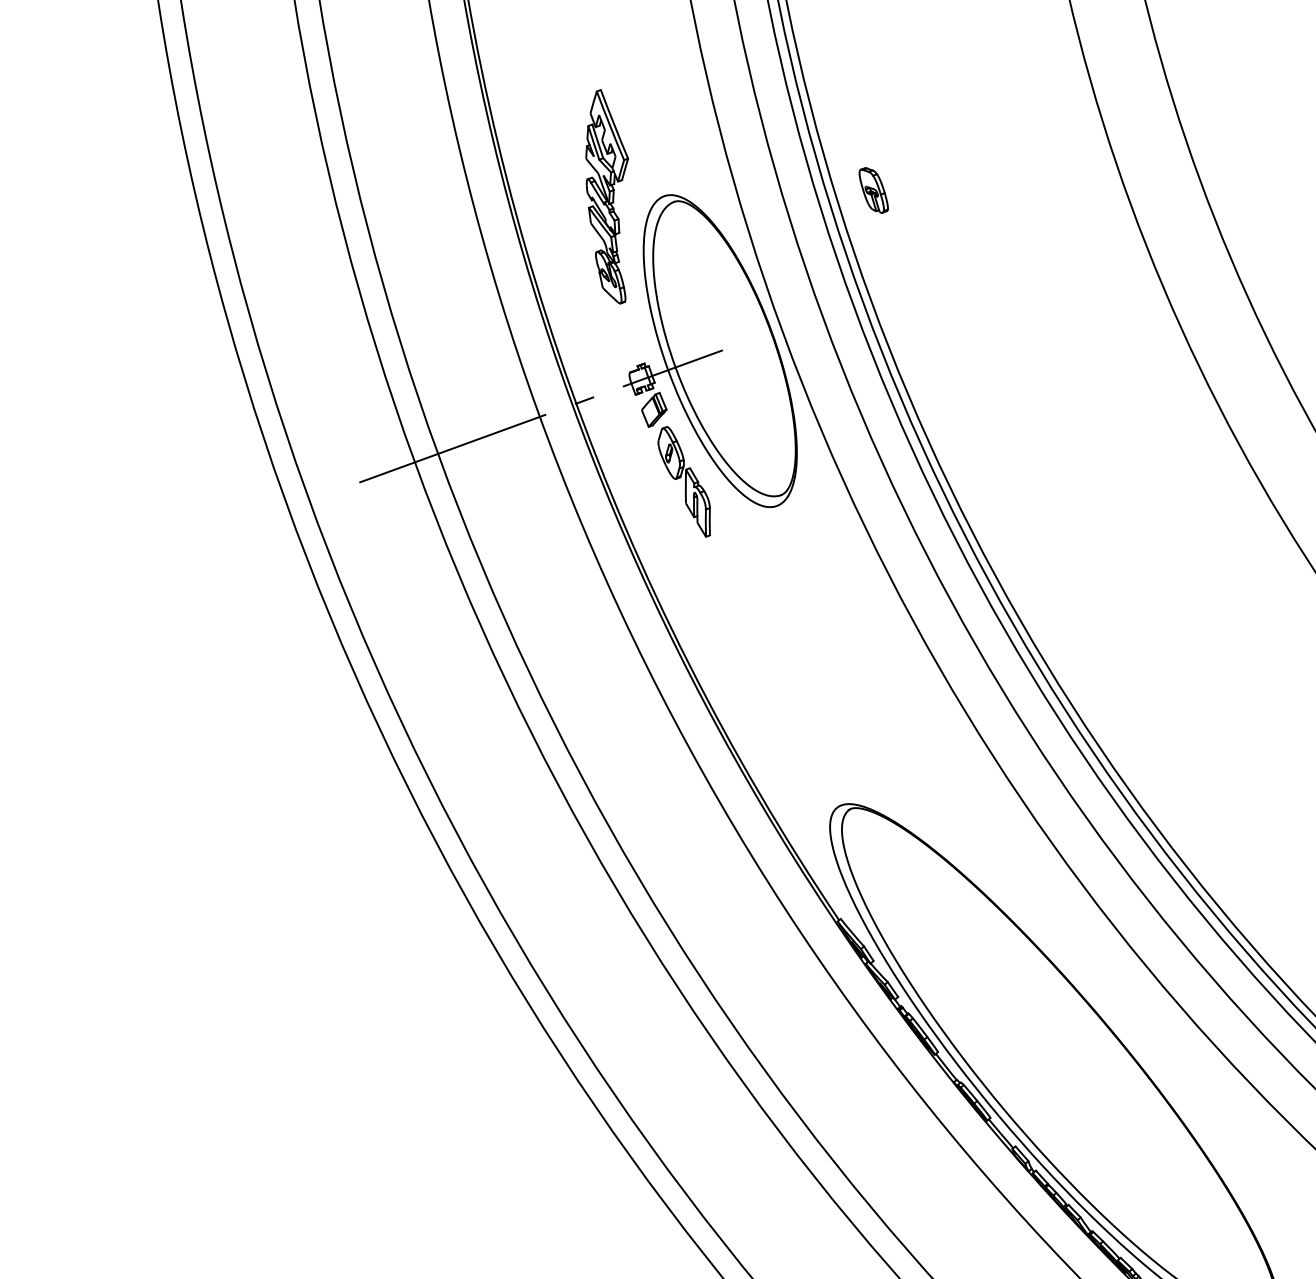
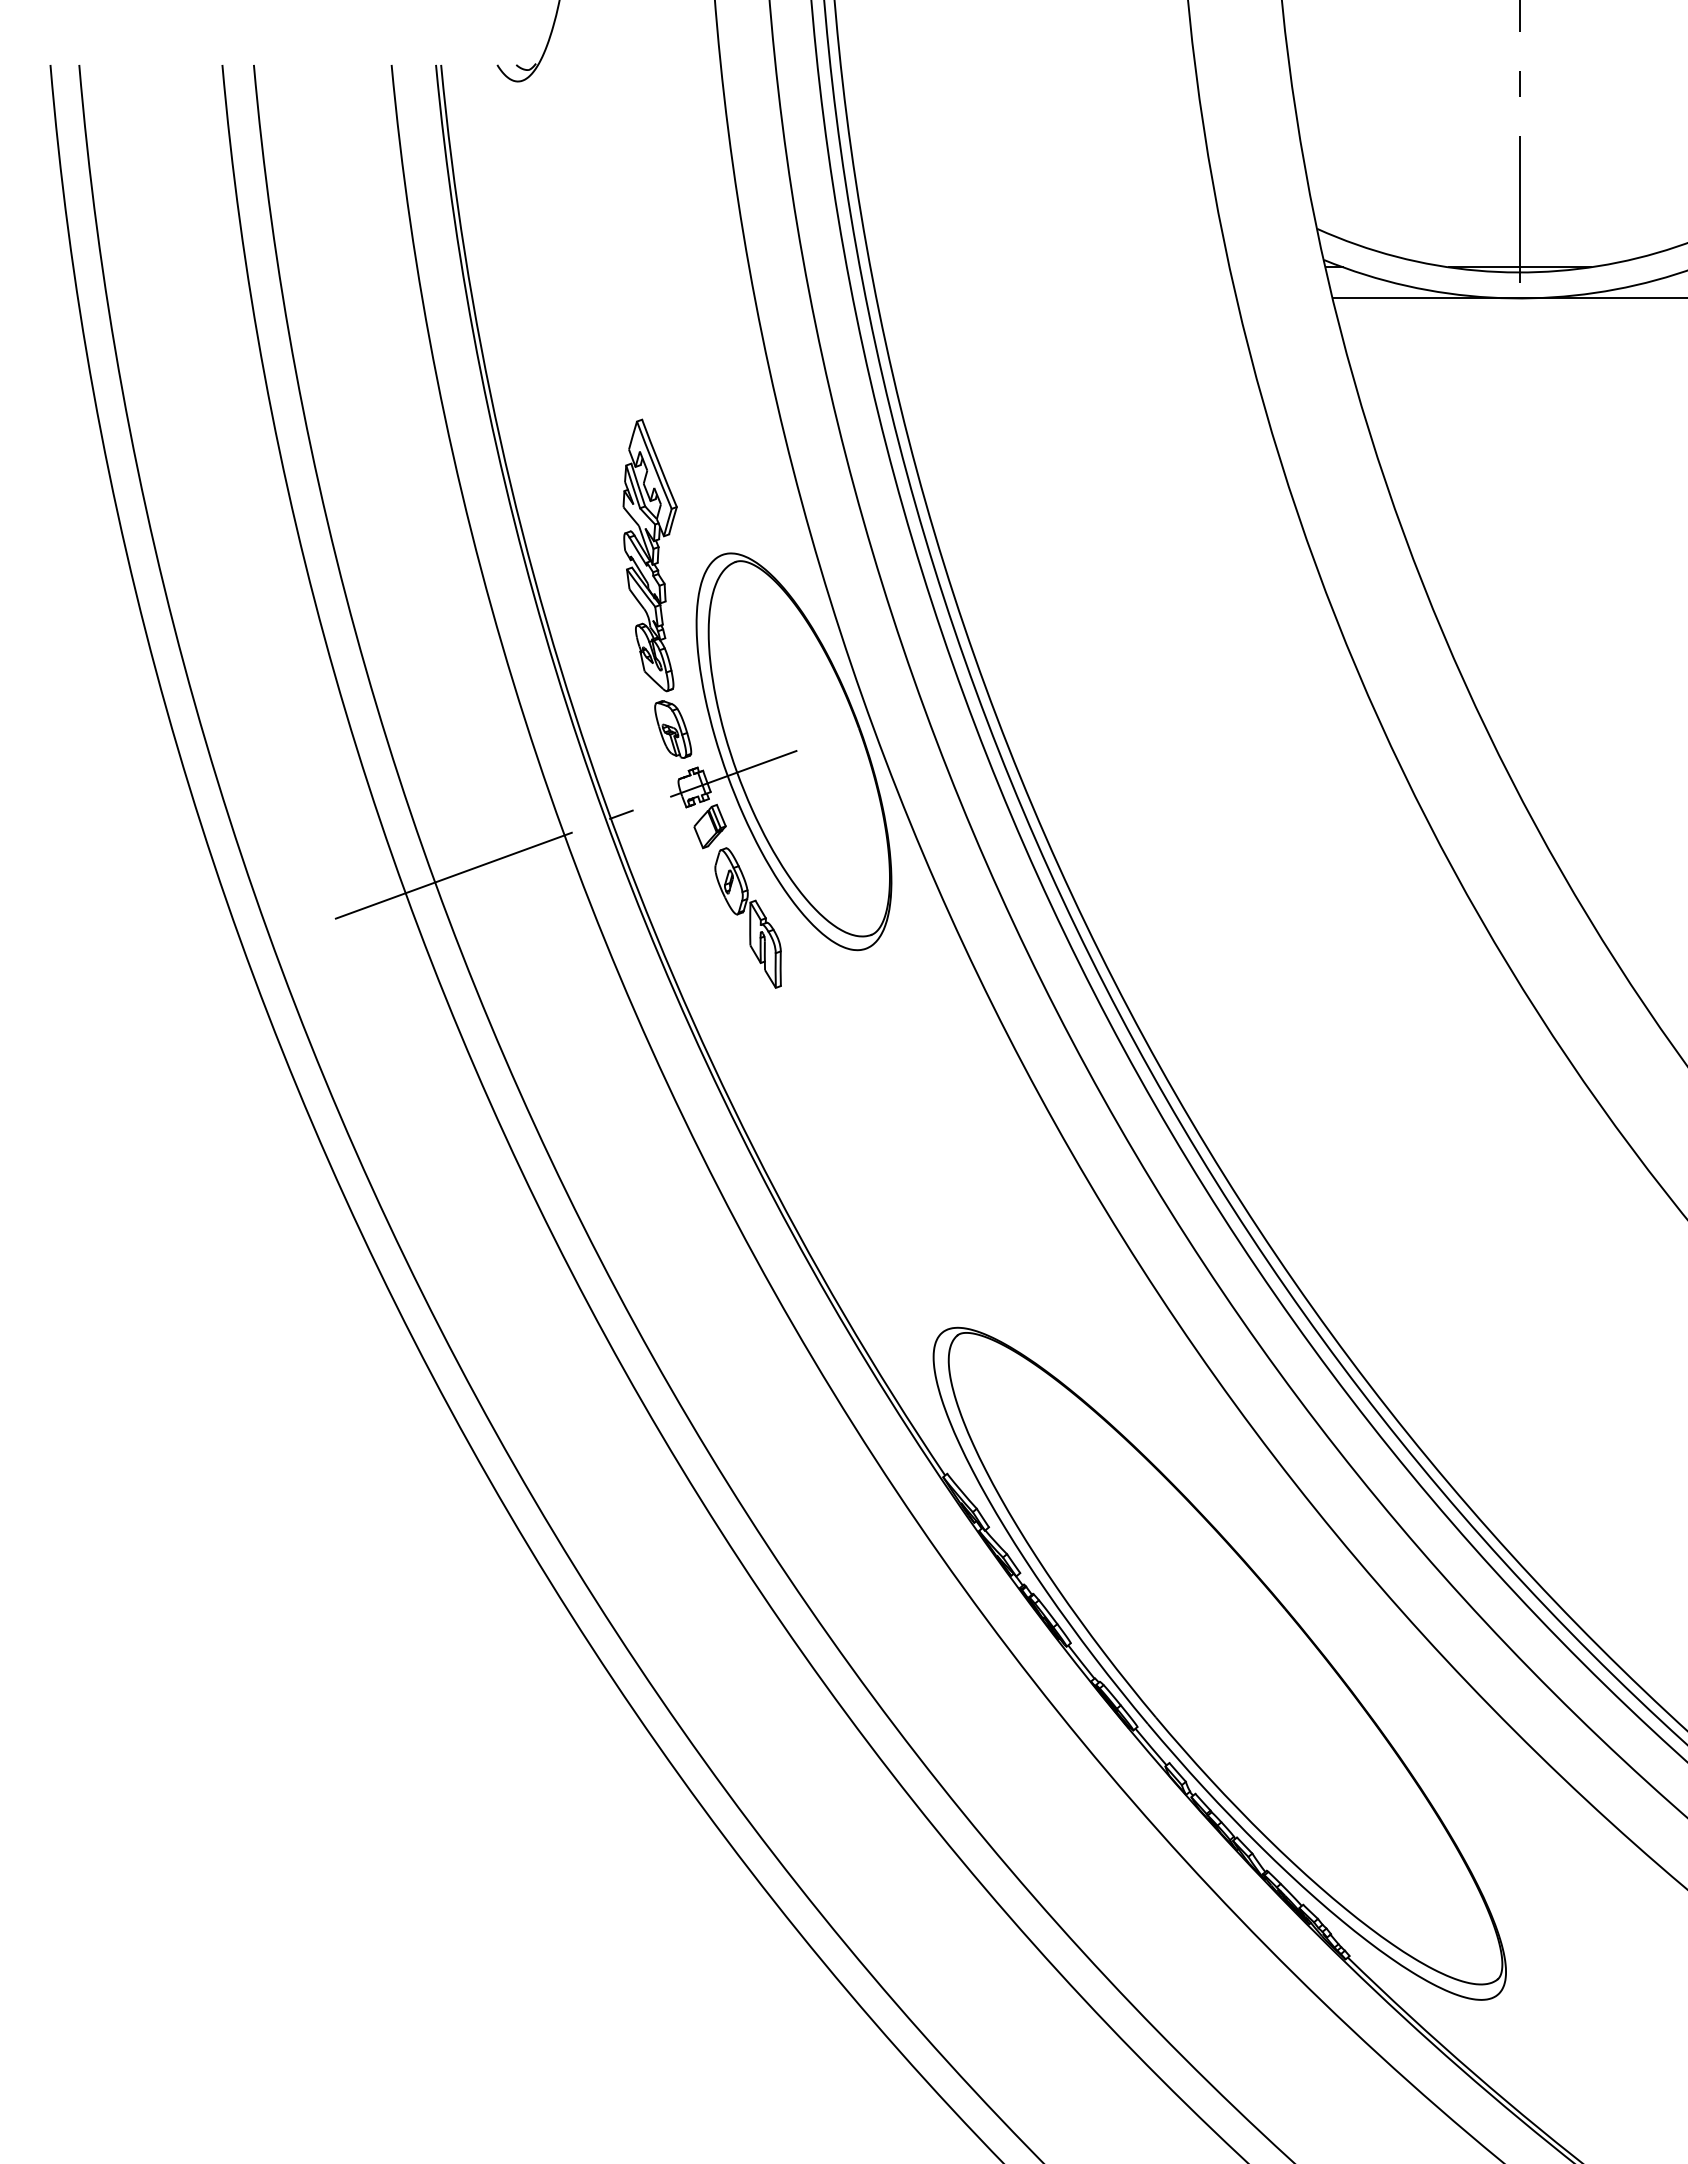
part: (874, 190) -> (673, 729), moved

